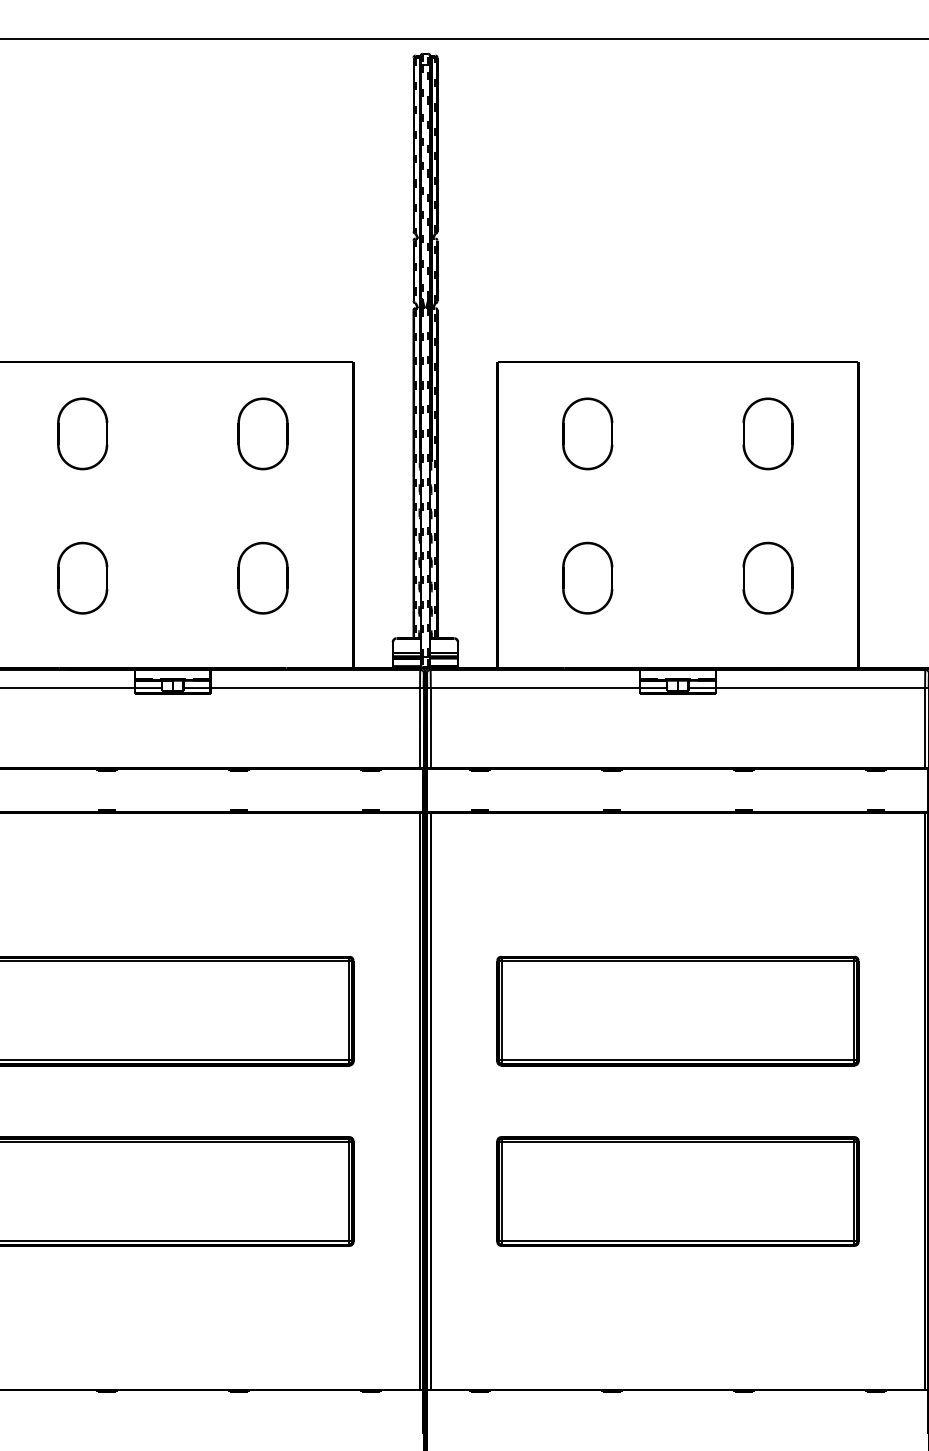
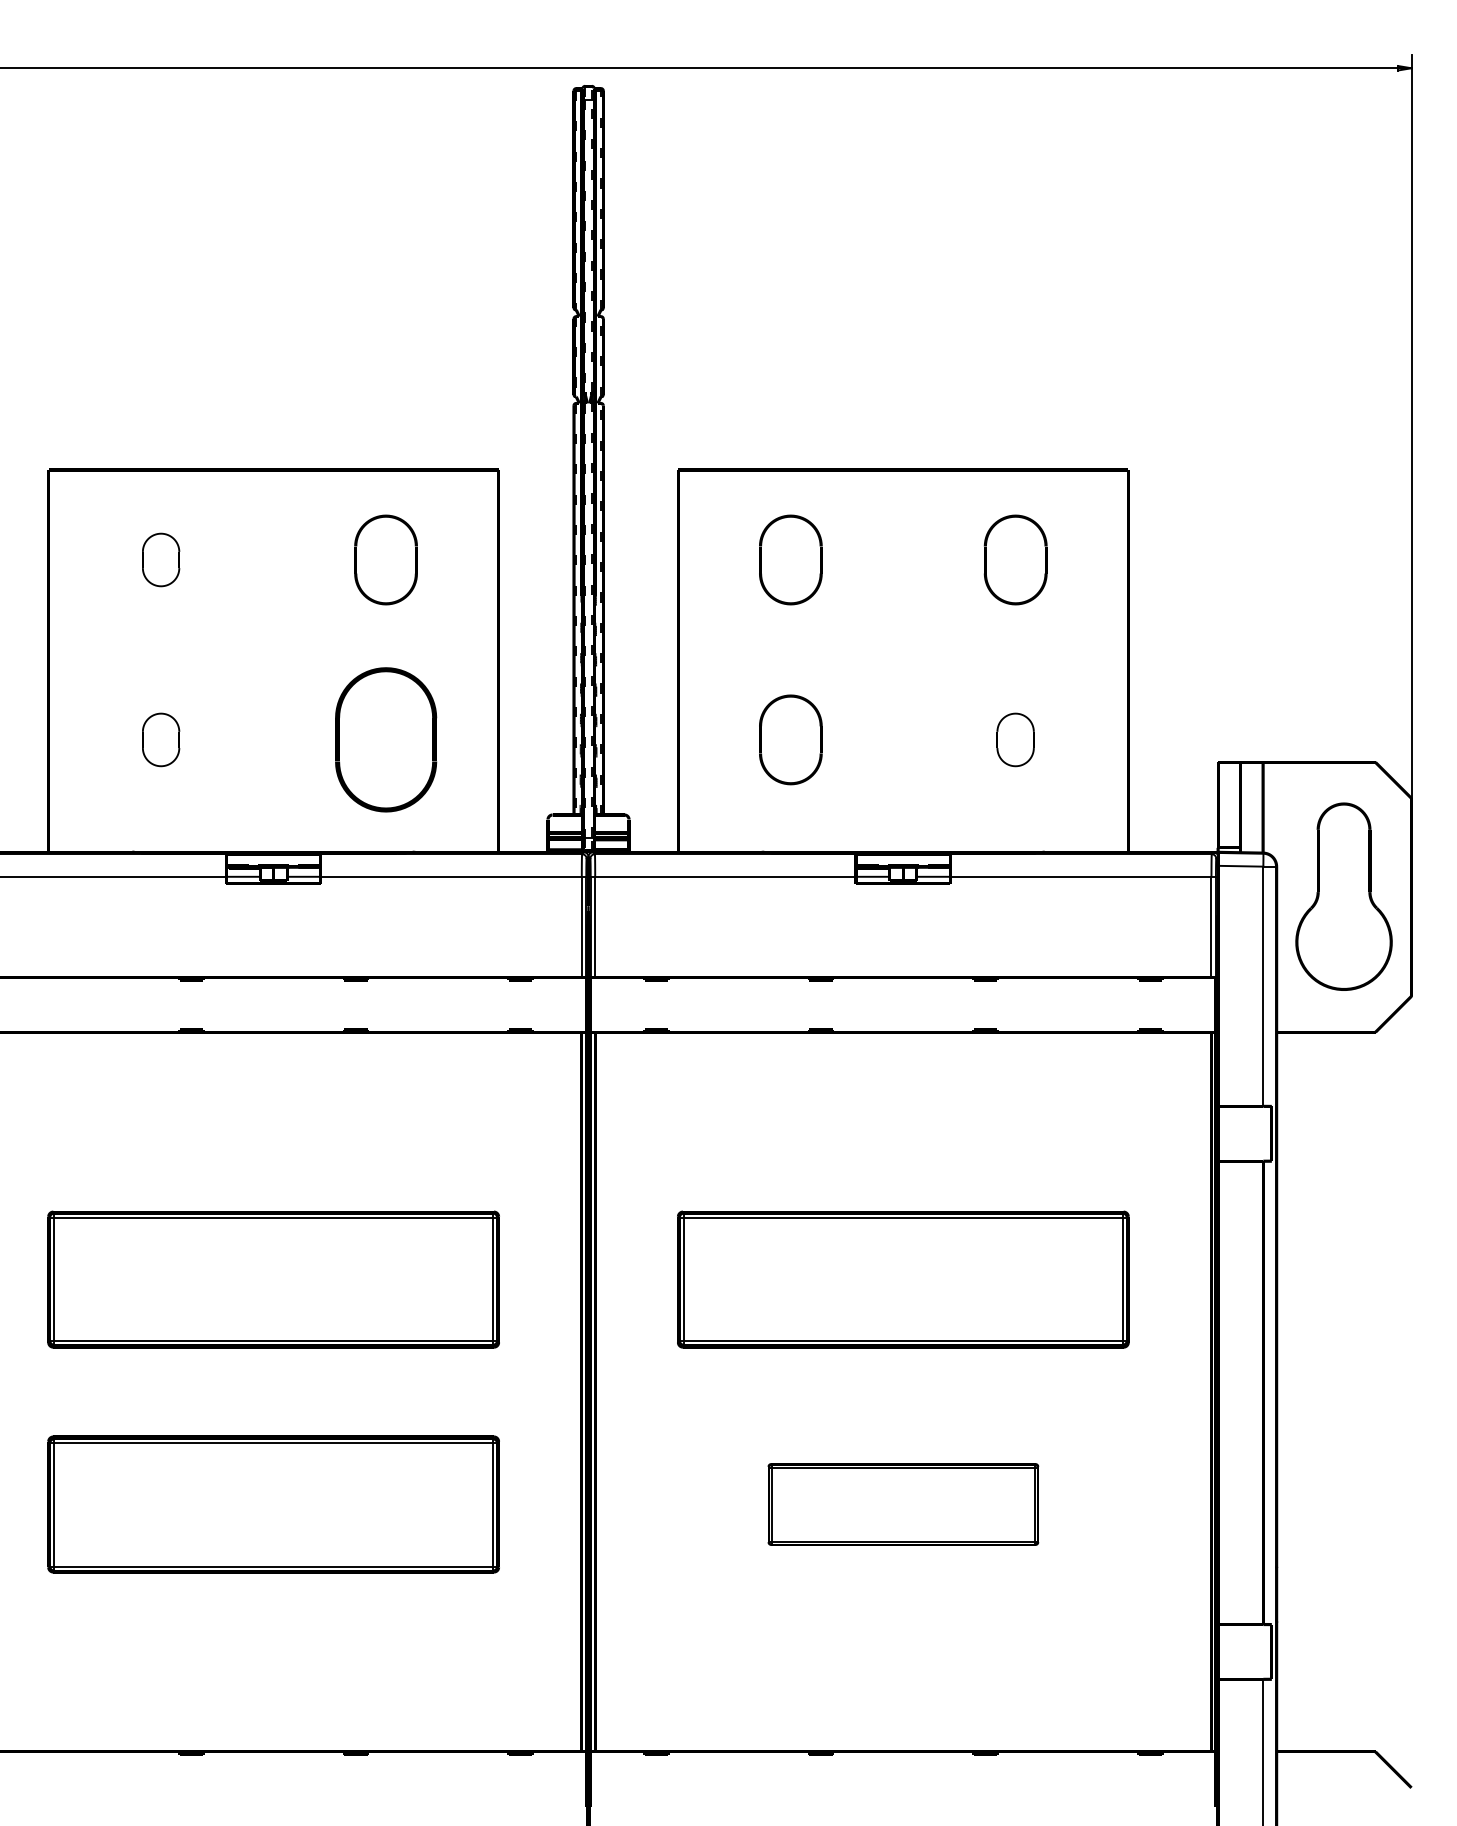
part: (82, 433) -> (160, 559), size x0.6
part: (82, 577) -> (160, 739), size x0.6
part: (262, 577) -> (385, 739), size x1.6
part: (767, 577) -> (1015, 739), size x0.6
part: (678, 1191) -> (903, 1504), size x0.6

